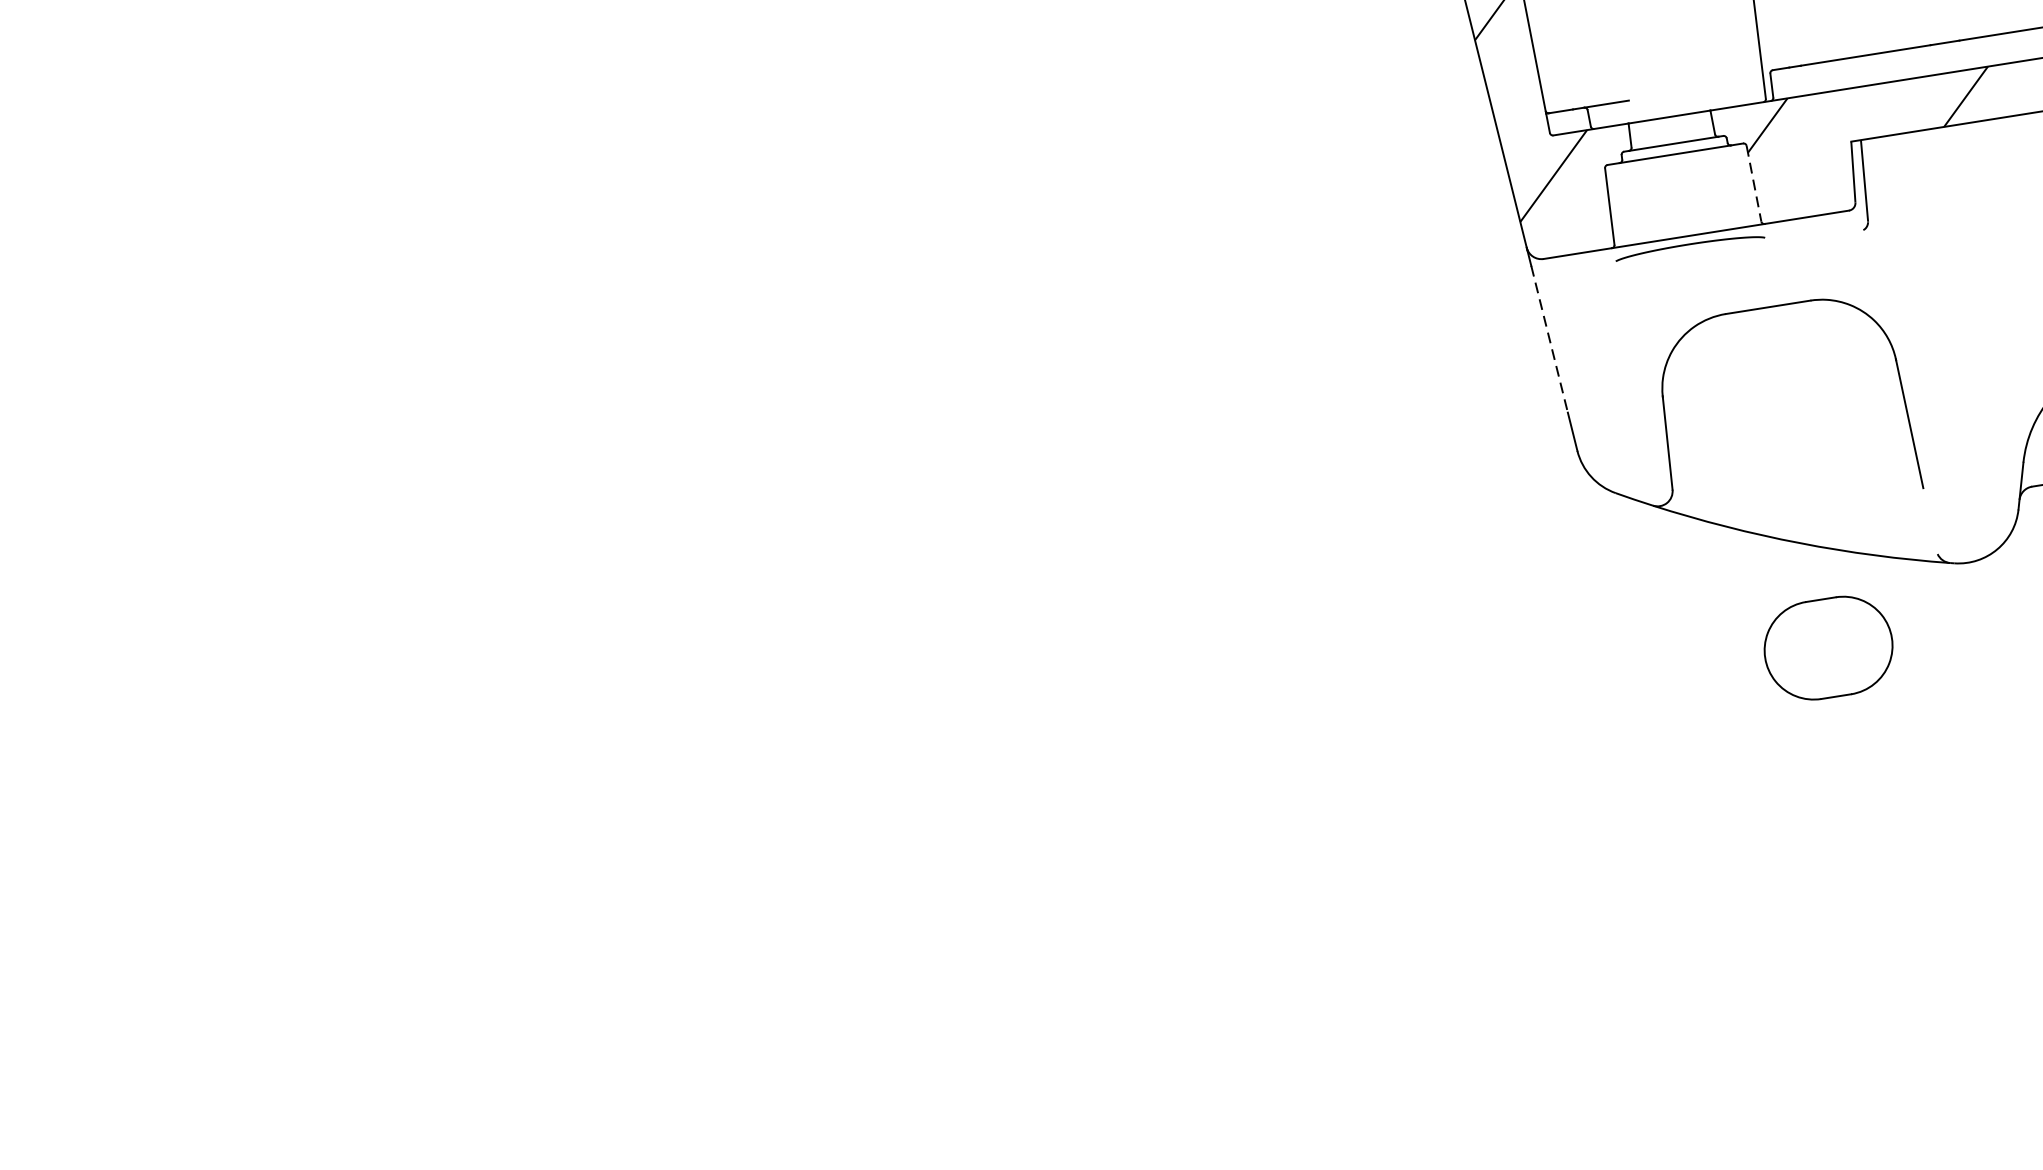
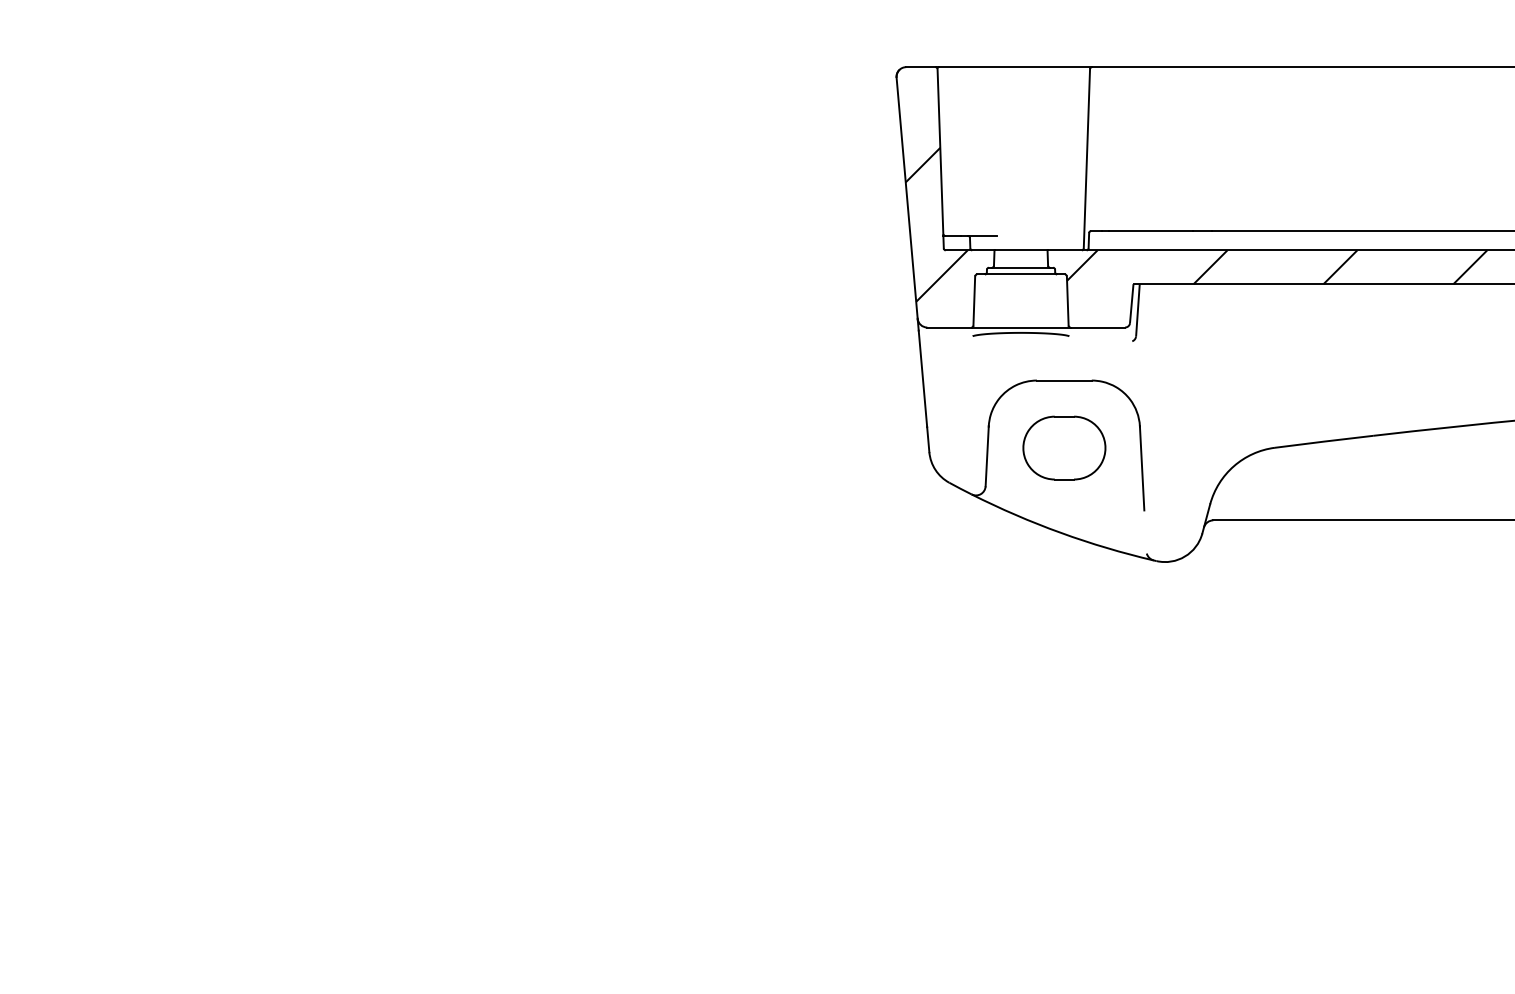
line: (1753, 184) -> (1067, 301), dashed -> solid
line: (1549, 340) -> (922, 379), dashed -> solid
part: (1828, 647) -> (1064, 447), moved

